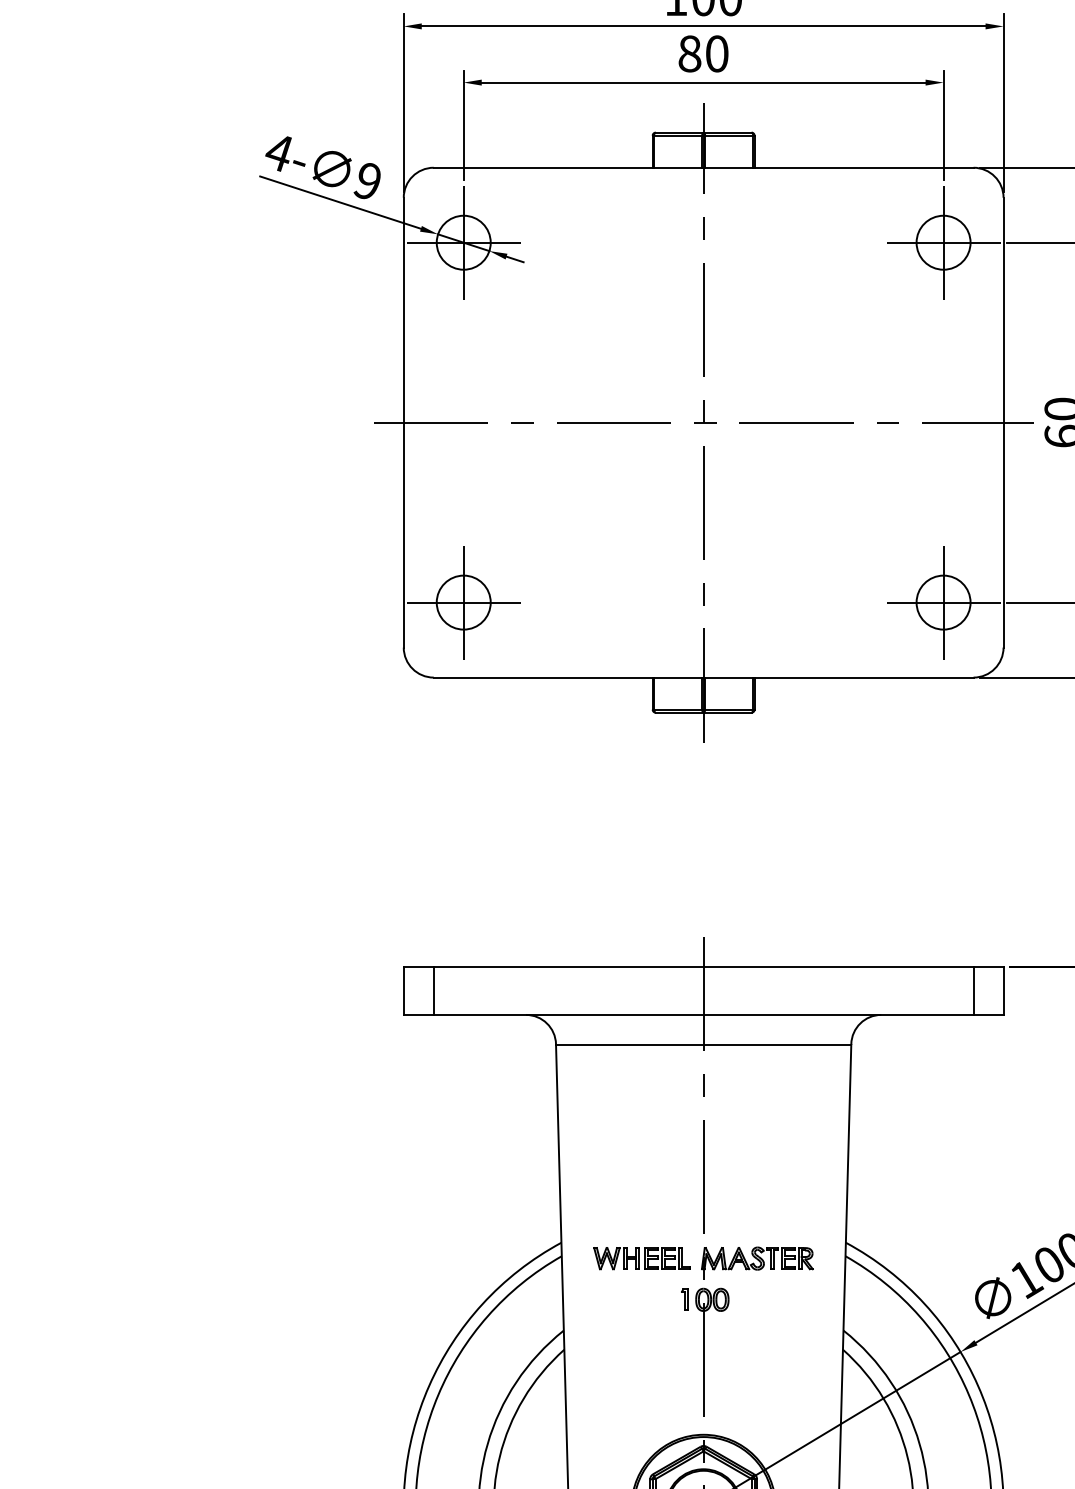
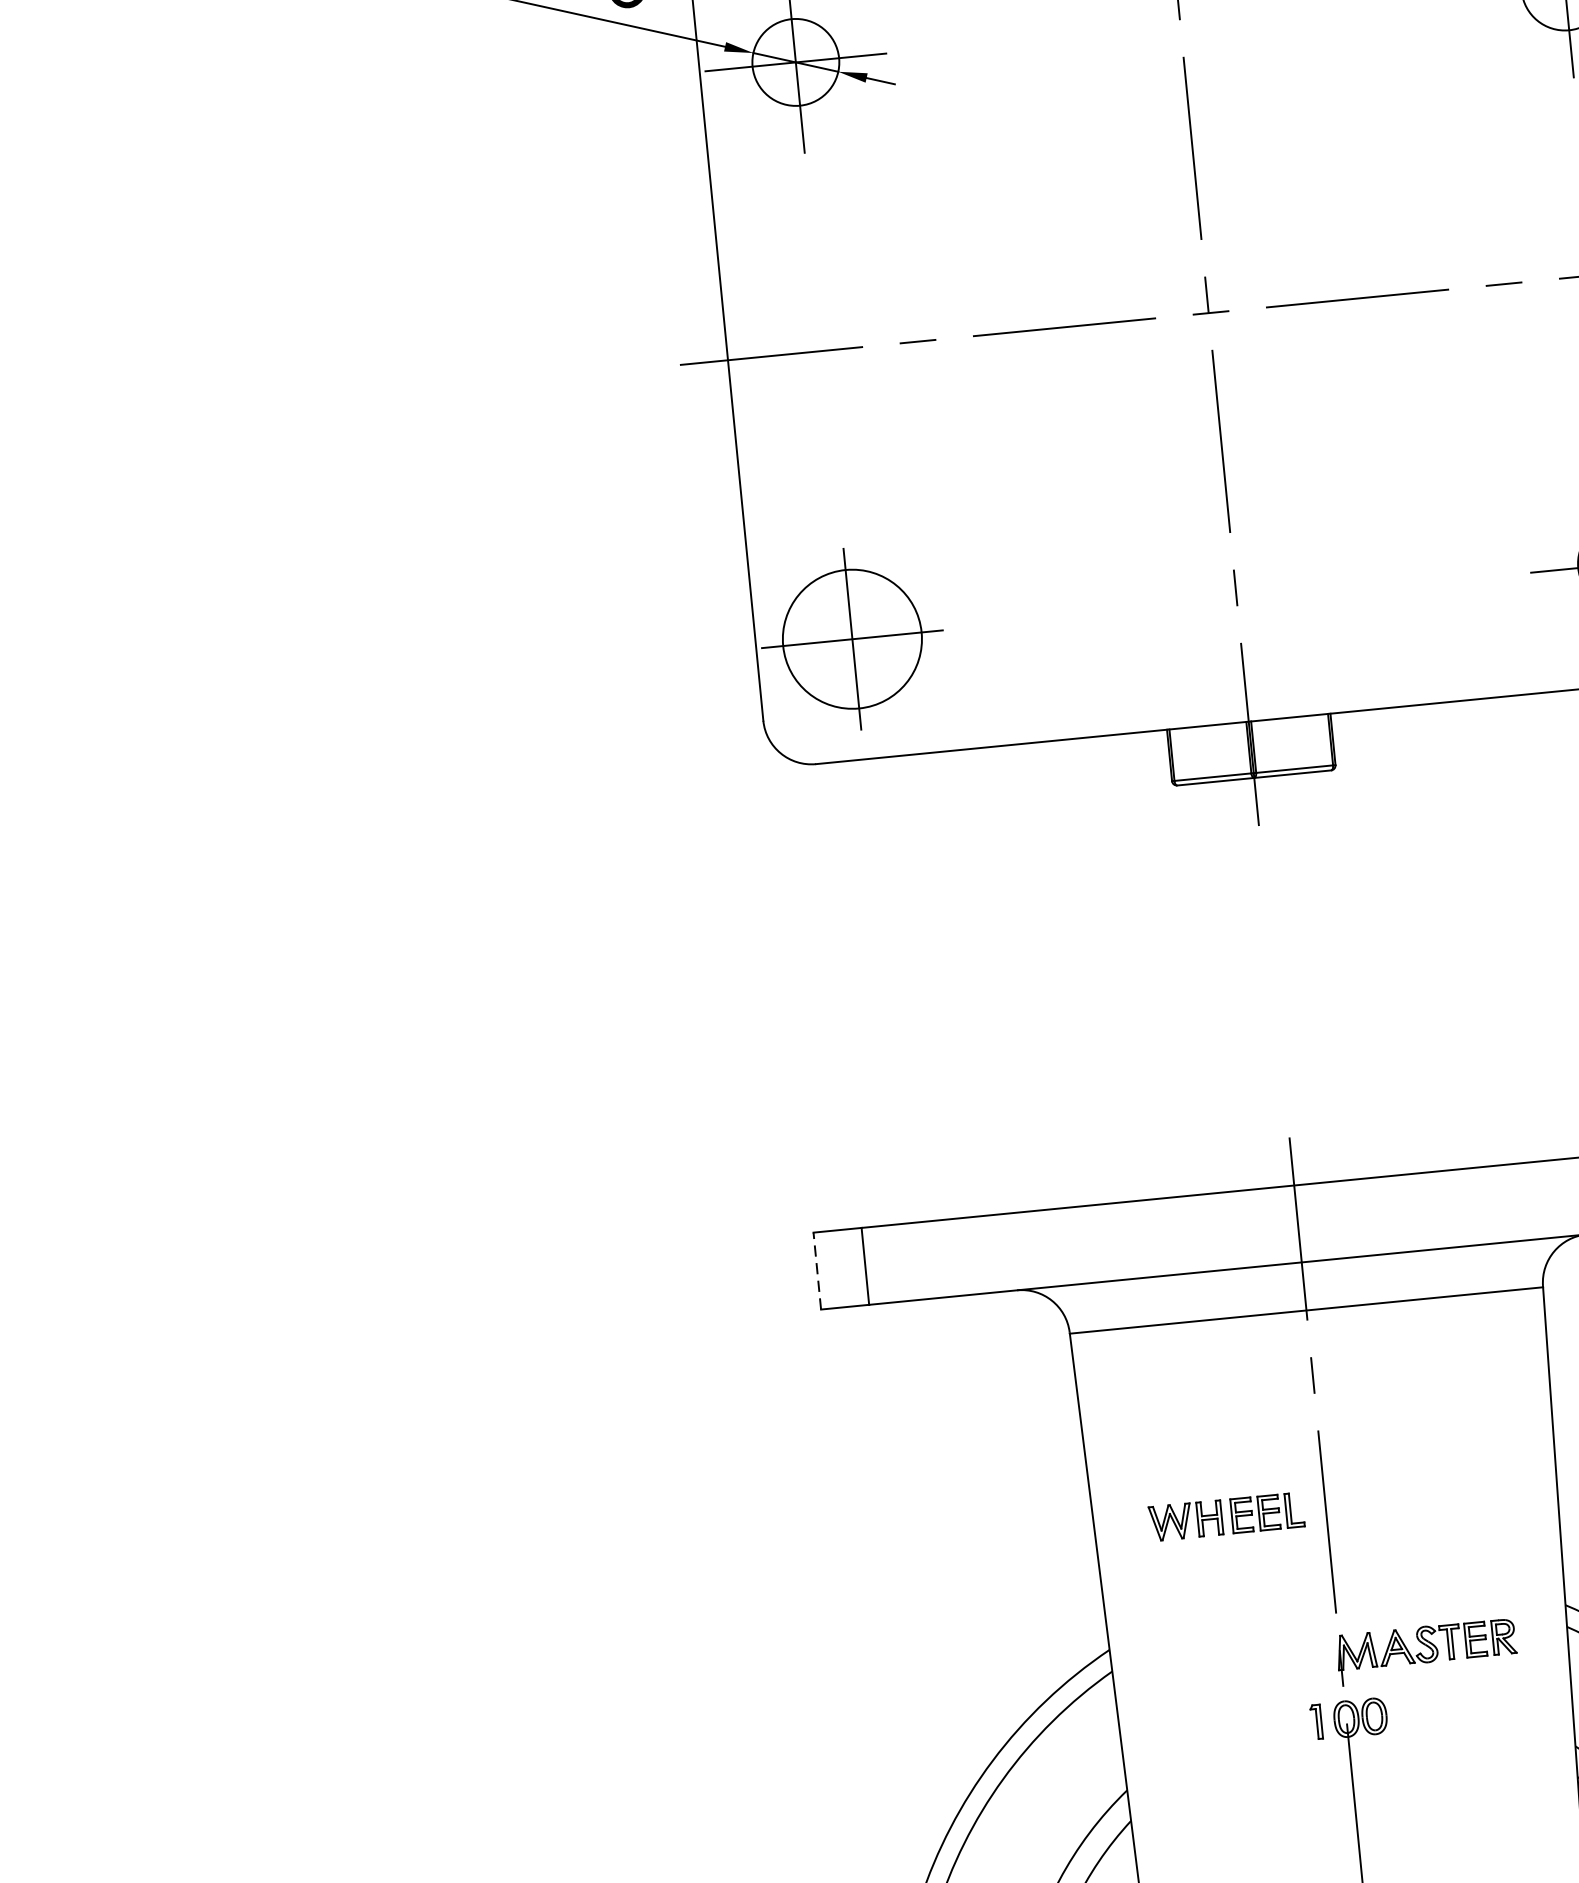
circle: (463, 602) -> (852, 639), size x1.6
line: (403, 990) -> (816, 1270), solid -> dashed
part: (641, 1258) -> (1226, 1516), moved

